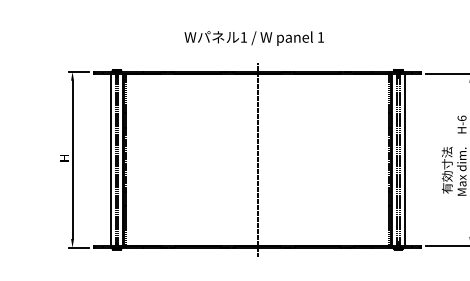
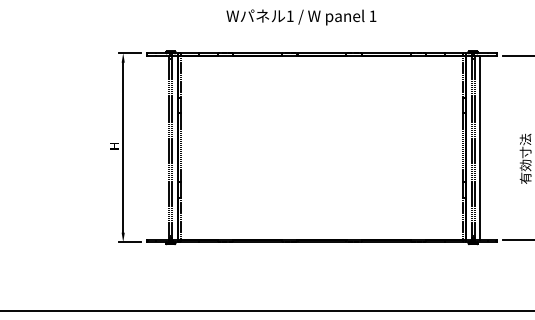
text: (254, 38) -> (301, 17), moved
line: (110, 159) -> (164, 147), removed
line: (258, 159) -> (322, 147), removed

